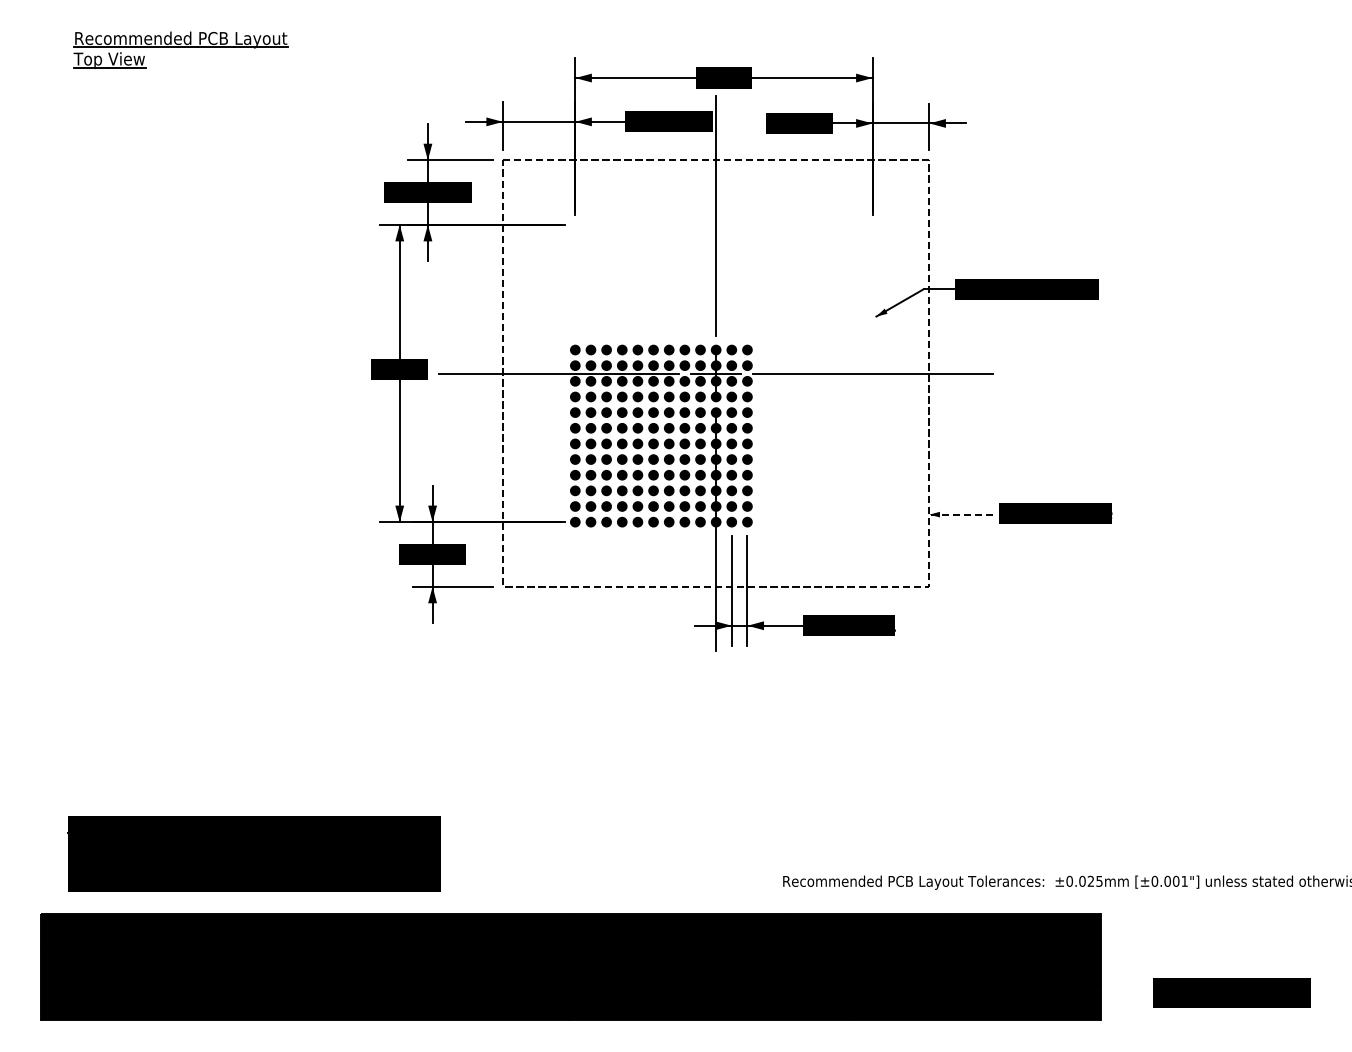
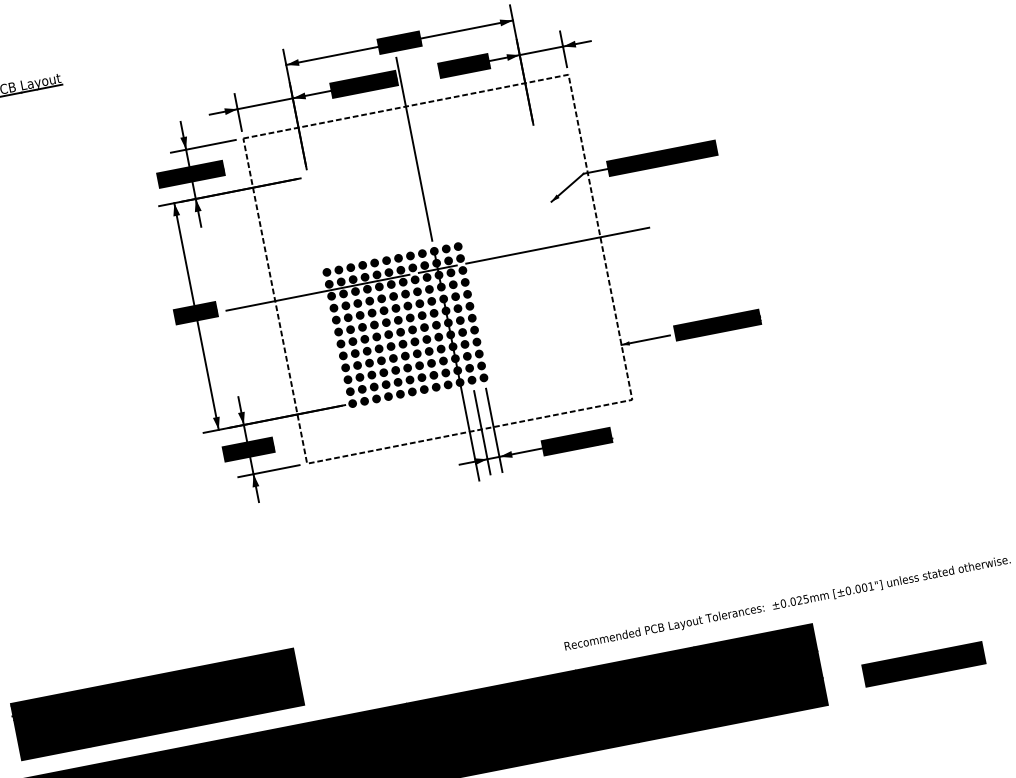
line: (961, 514) -> (646, 340), dashed -> solid

